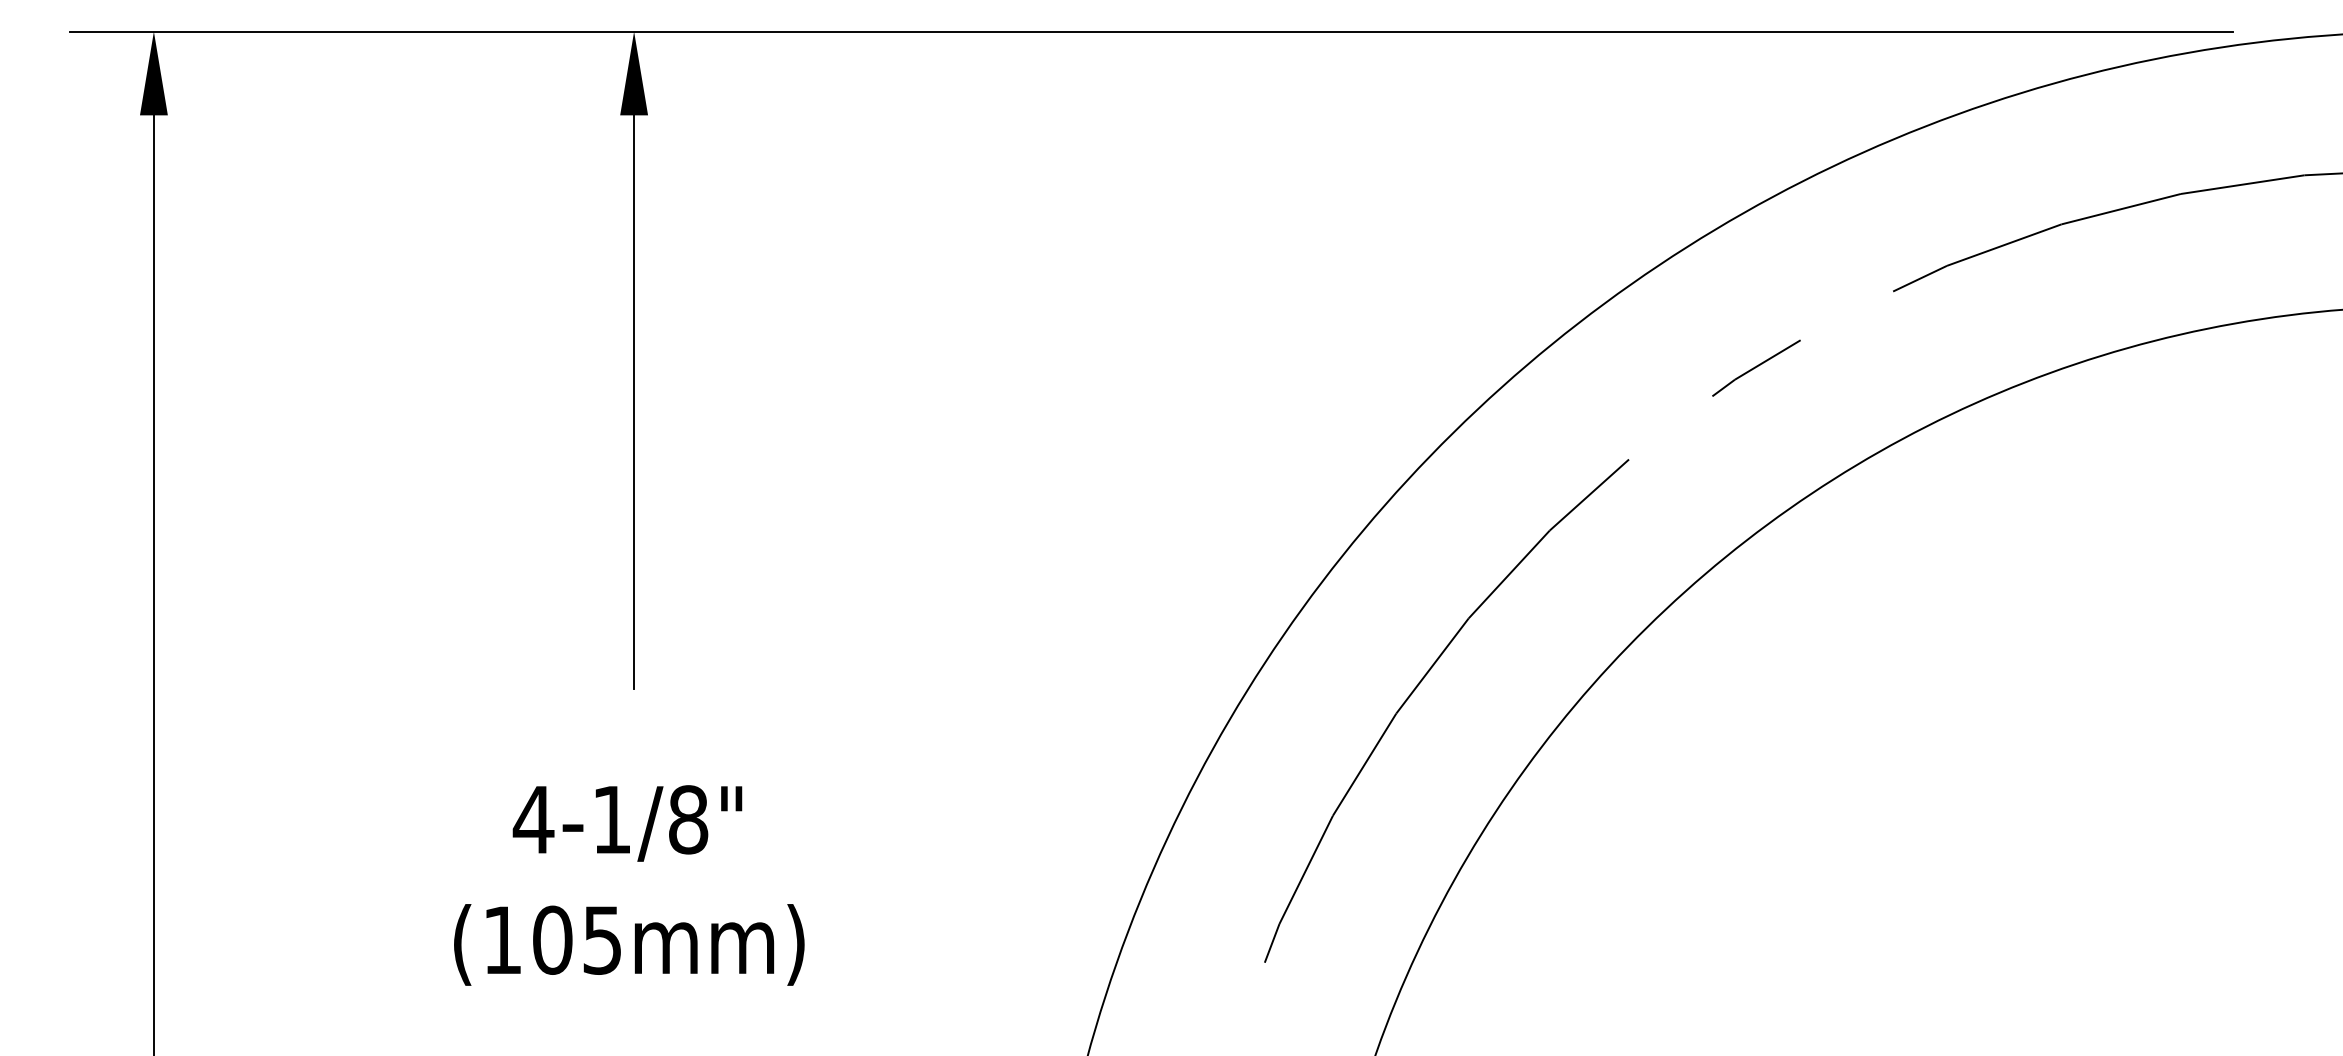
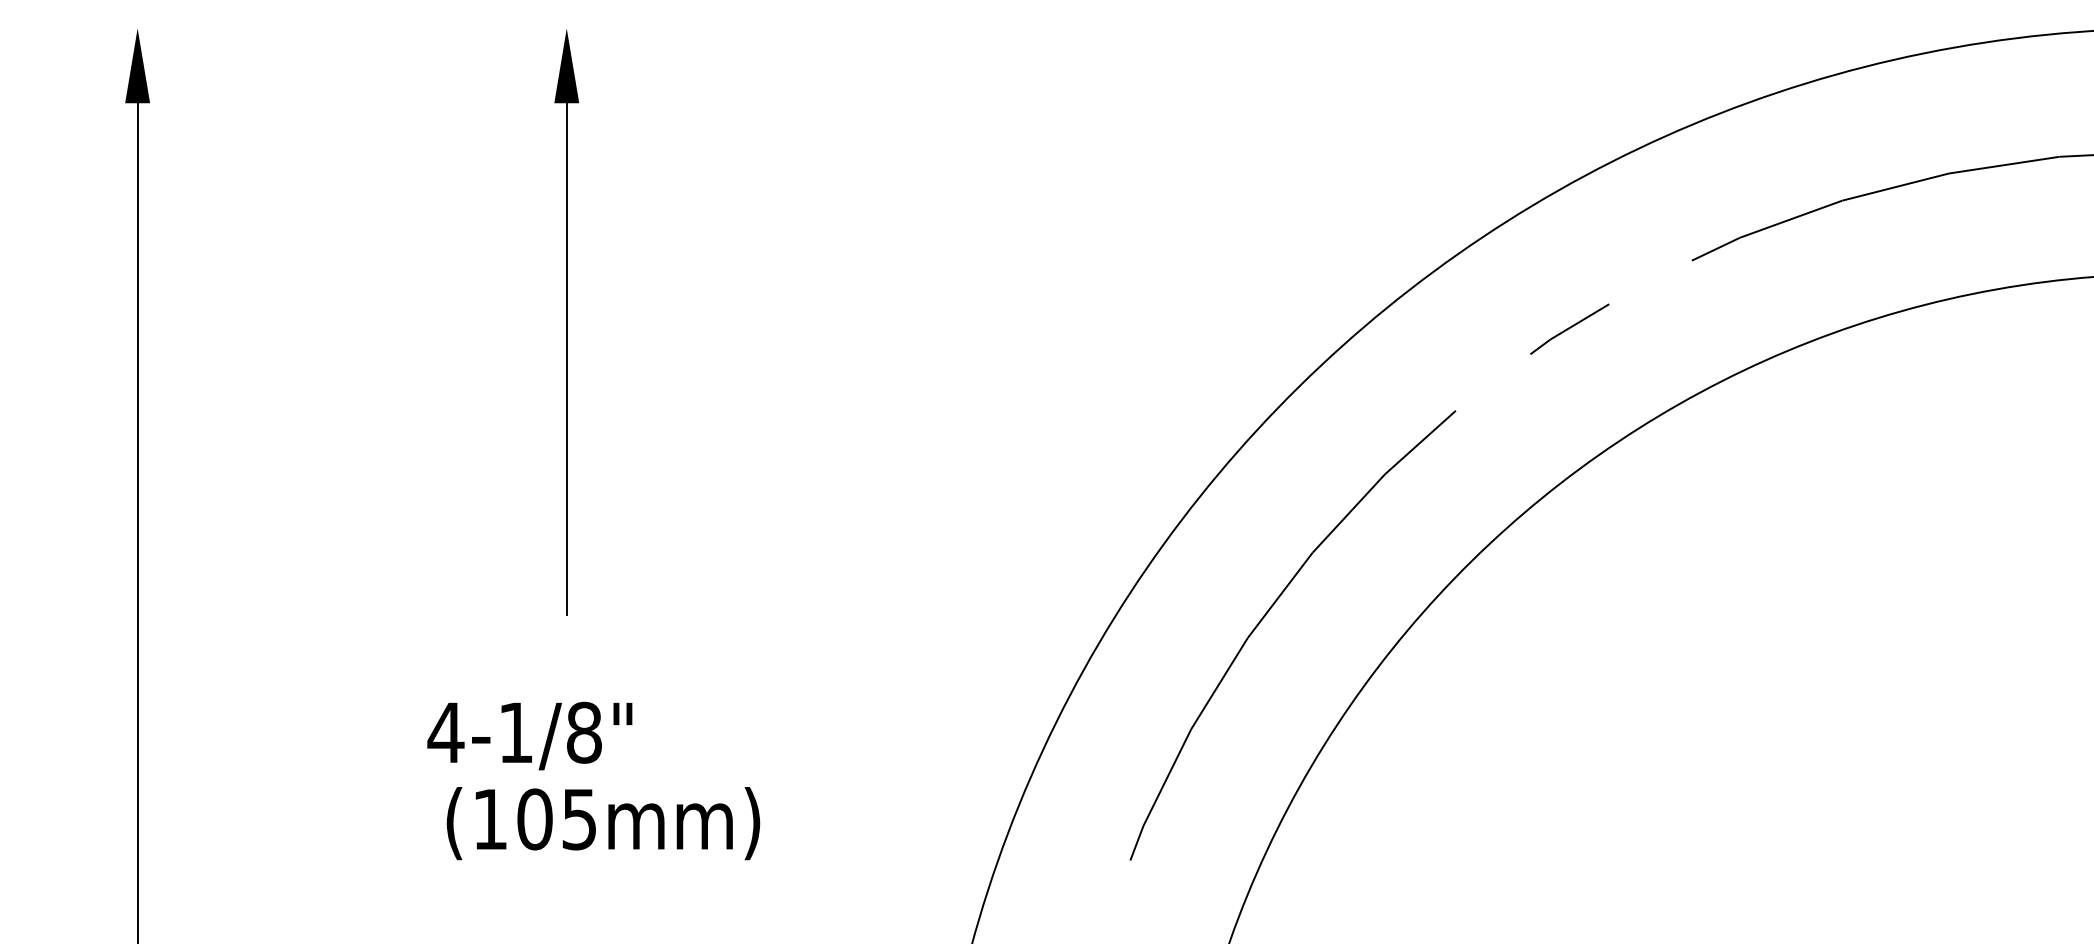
line: (1150, 31) -> (1028, 28), removed
text: (627, 822) -> (529, 735), moved
text: (629, 944) -> (603, 823), moved

